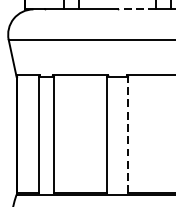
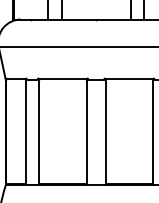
line: (135, 9) -> (112, 19), dashed -> solid
line: (128, 134) -> (105, 131), dashed -> solid

